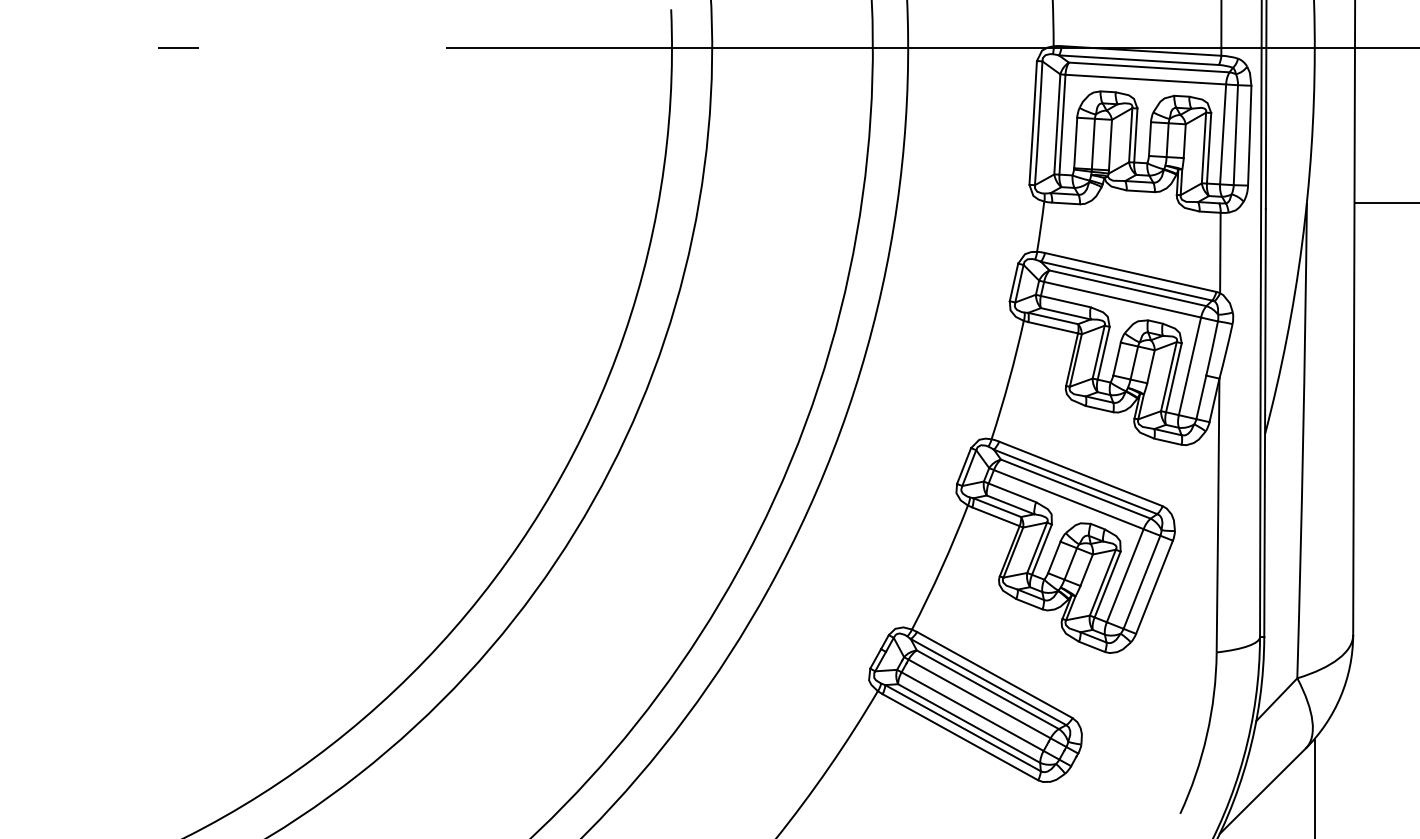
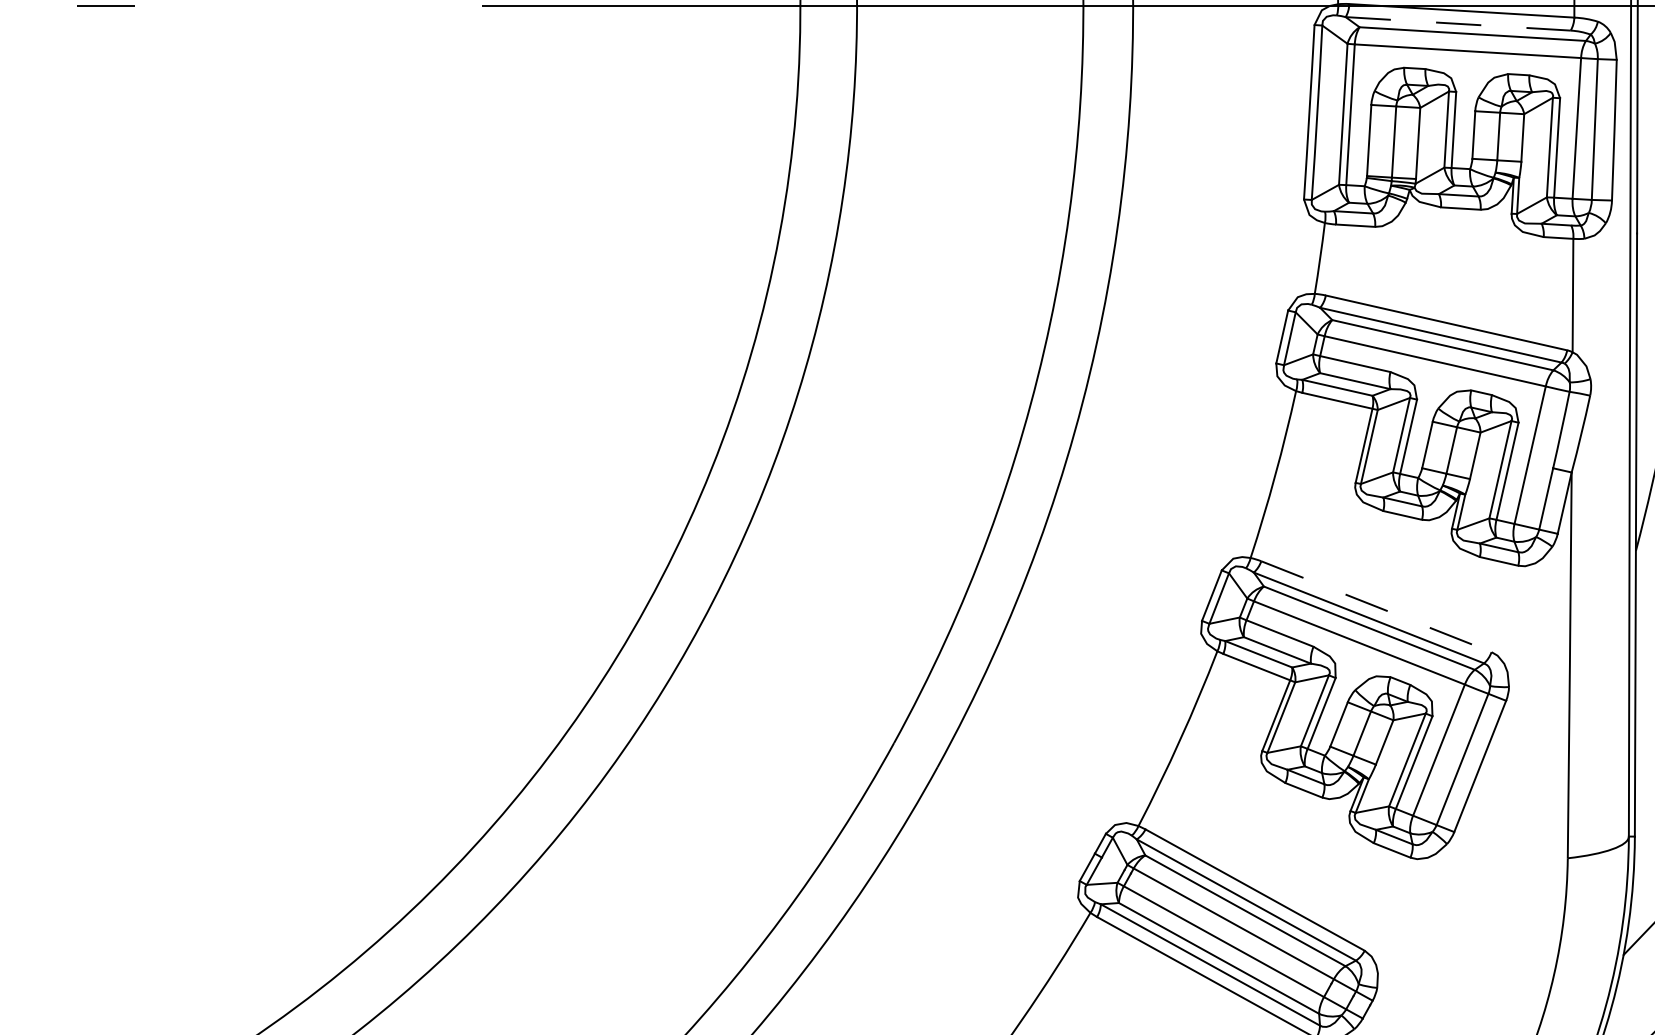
line: (1139, 60) -> (1459, 24), solid -> dashed
line: (1080, 473) -> (1375, 606), solid -> dashed

